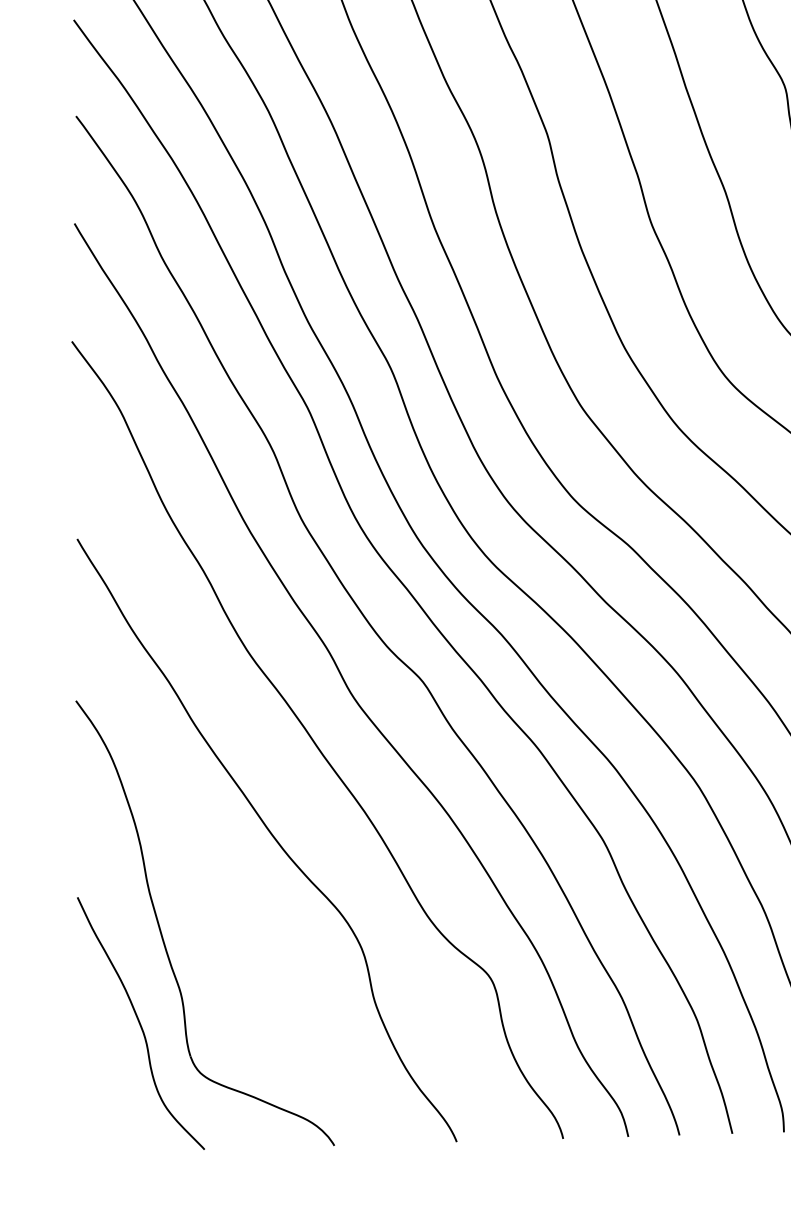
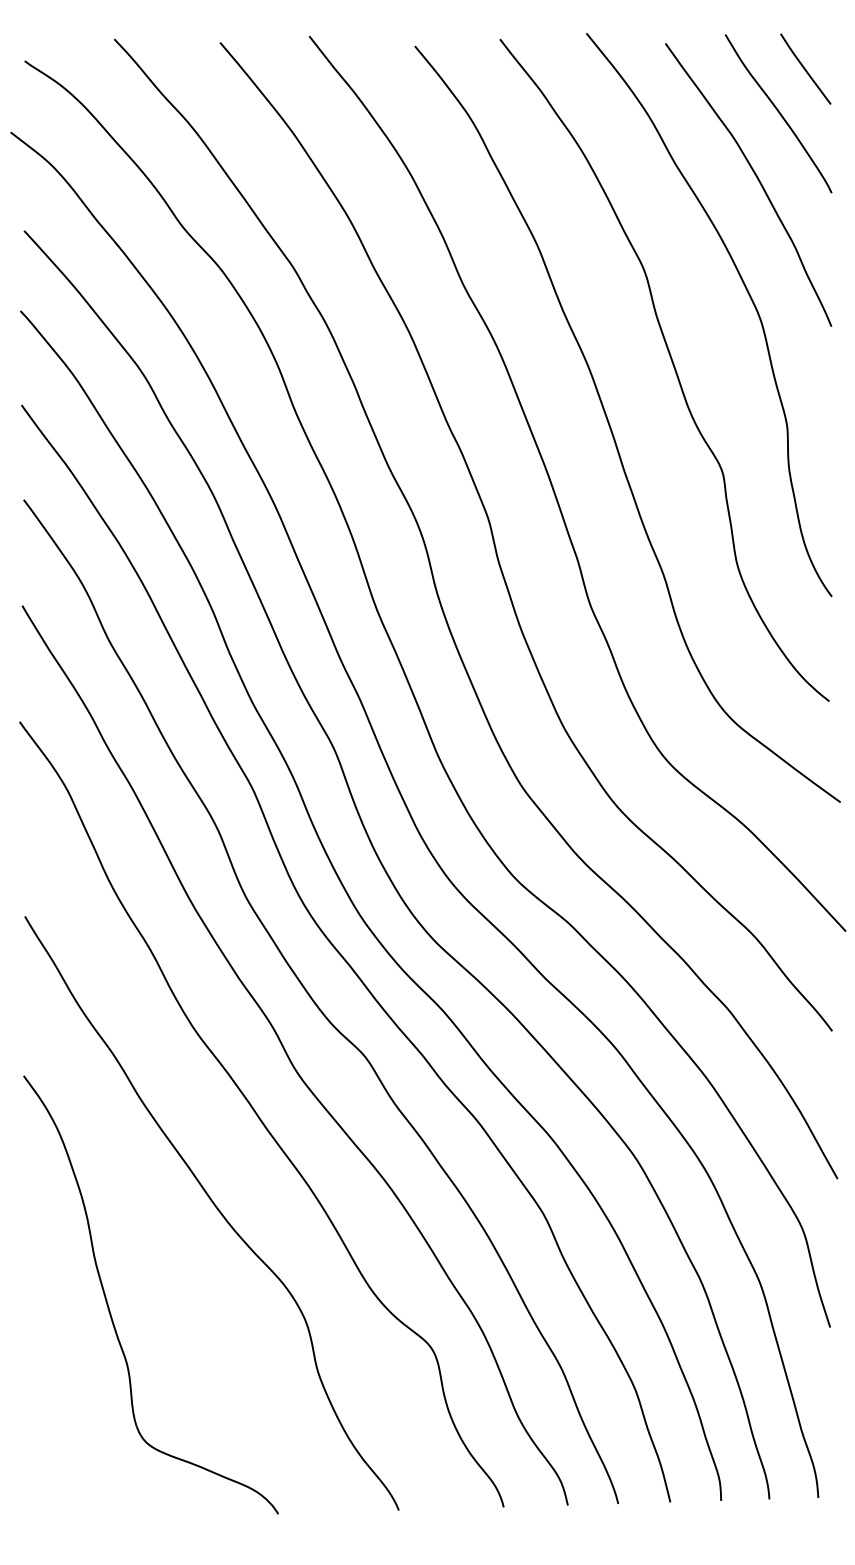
curve: (140, 1023) -> (87, 1393), removed

